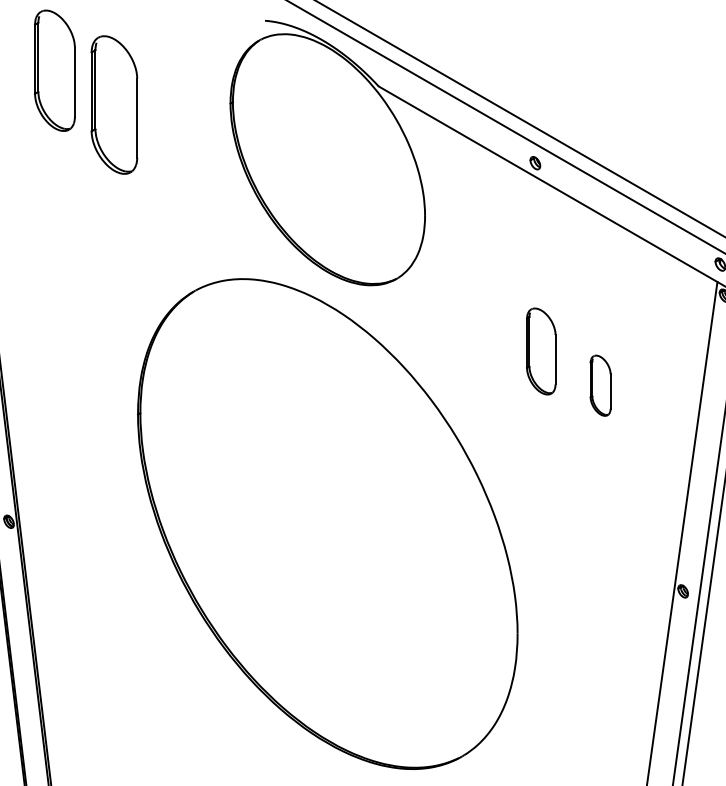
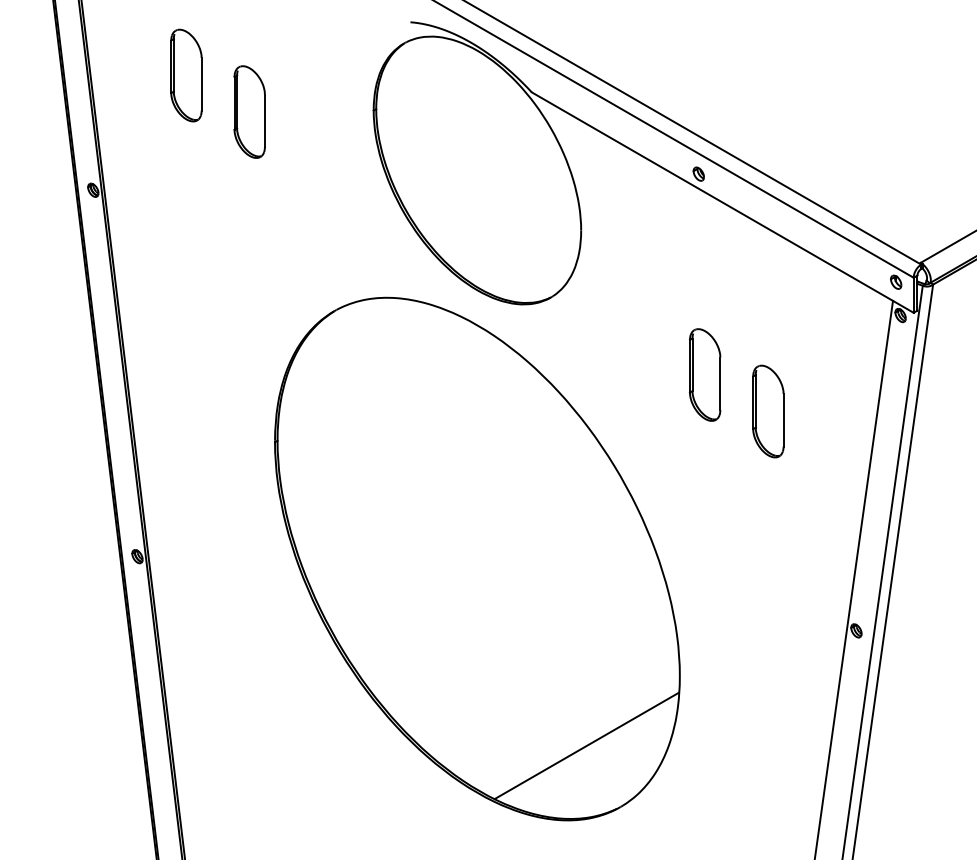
part: (55, 70) -> (186, 75), size x0.71
part: (114, 104) -> (249, 111), size x0.62
part: (600, 385) -> (768, 411), size x1.43
line: (430, 698) -> (586, 745), added

